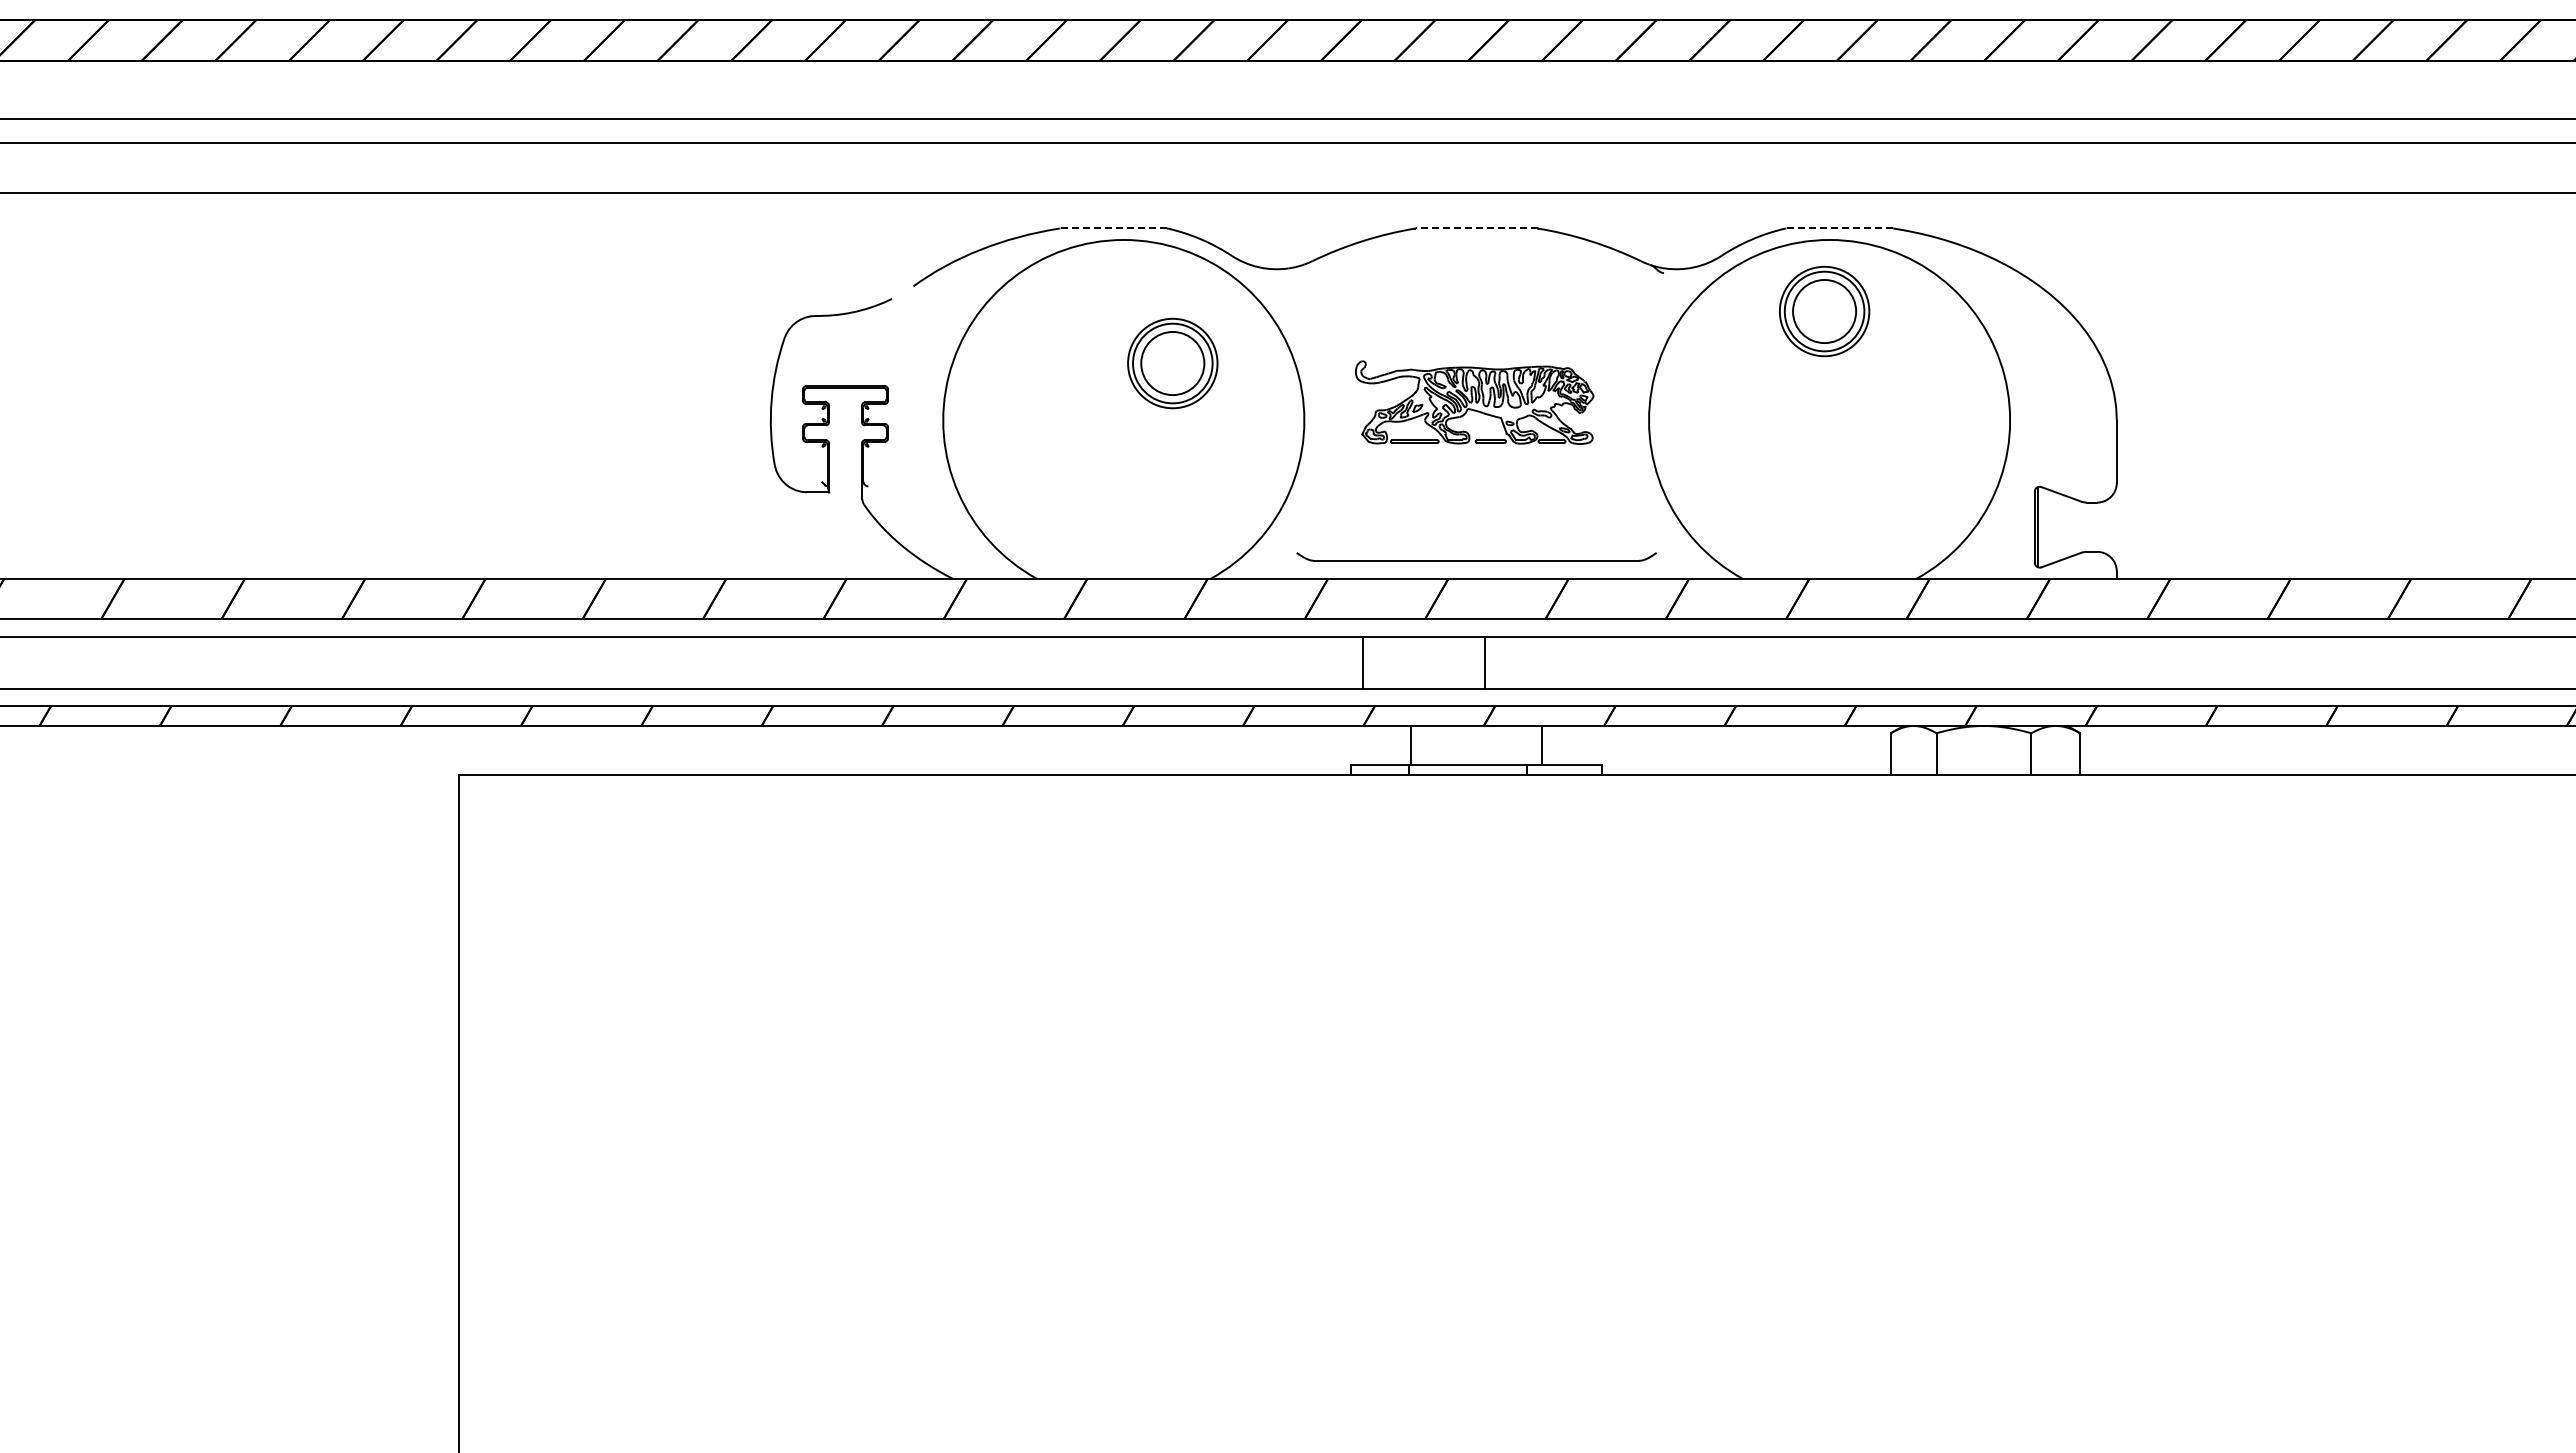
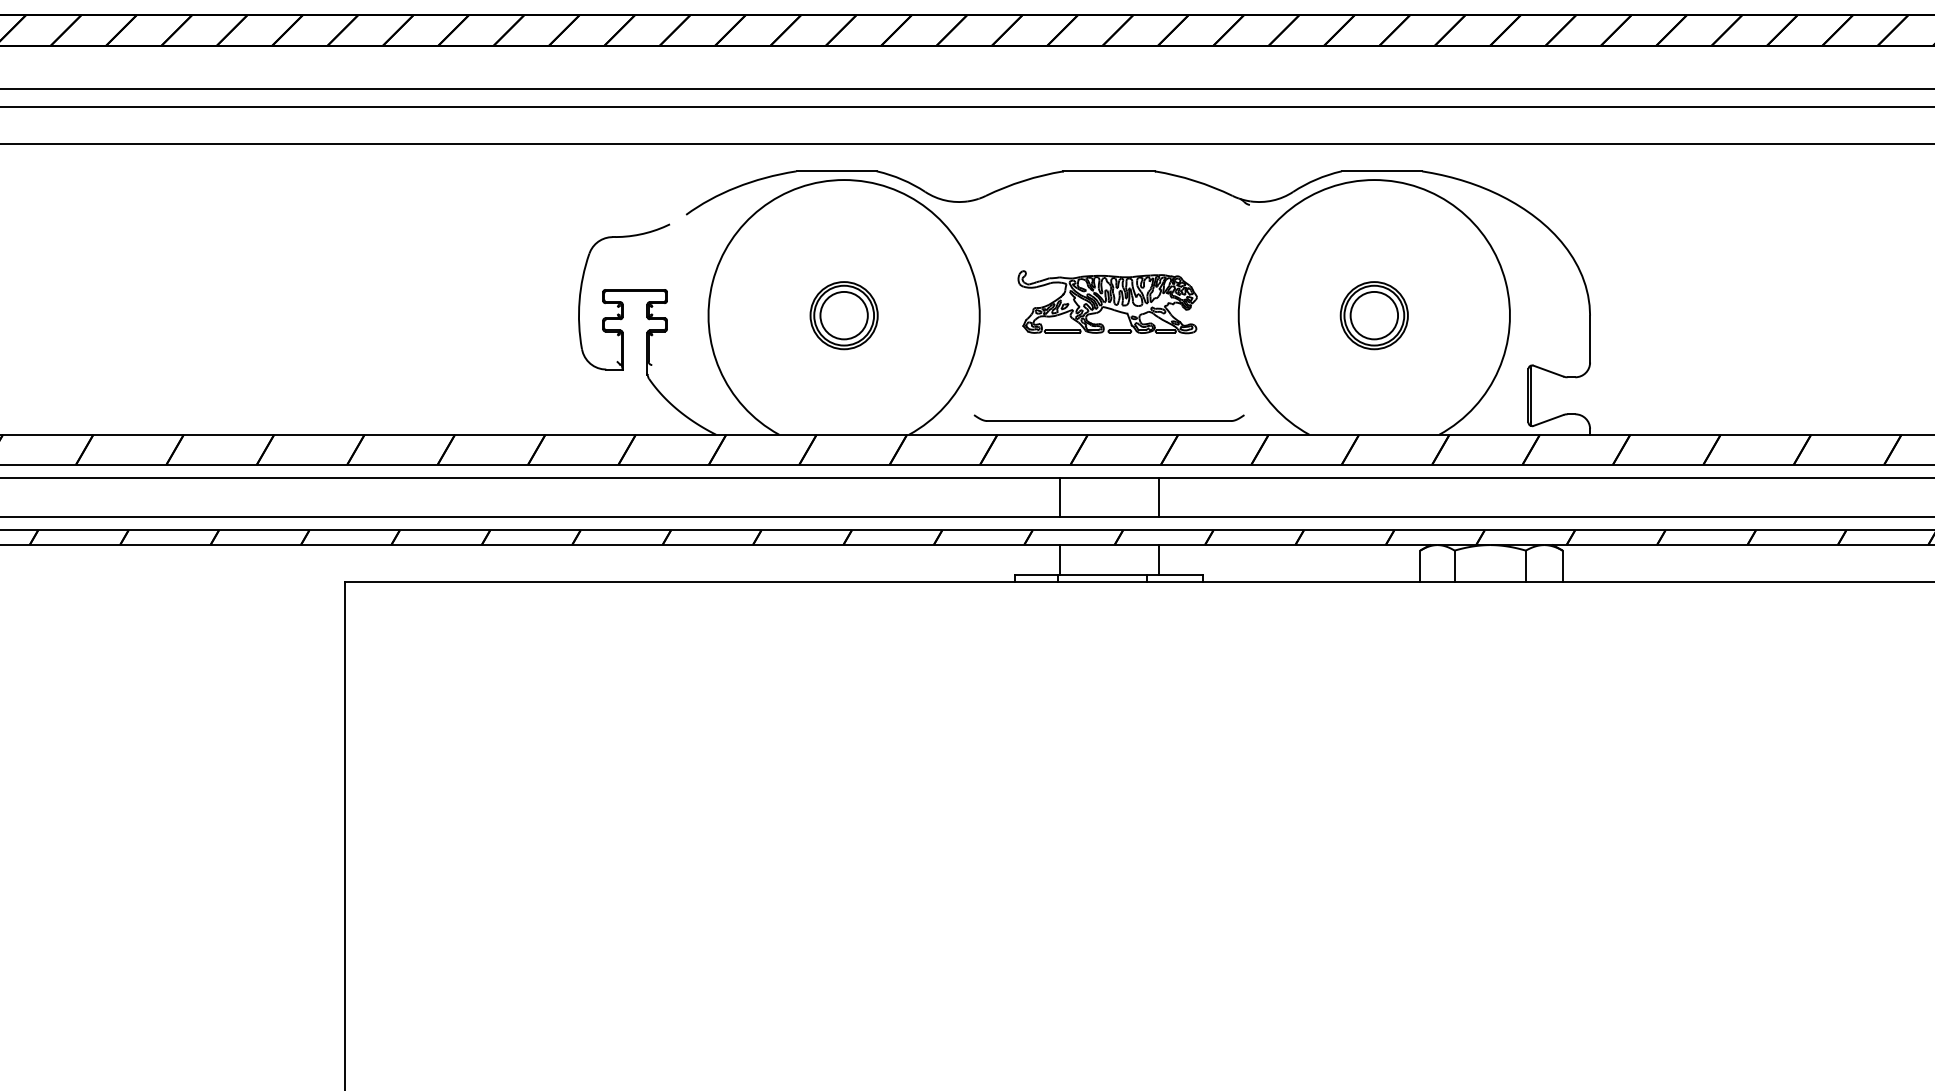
line: (1113, 228) -> (836, 171), dashed -> solid
line: (1476, 228) -> (1109, 171), dashed -> solid
line: (1839, 228) -> (1381, 171), dashed -> solid
part: (1824, 311) -> (1374, 315), moved
part: (1172, 363) -> (843, 315), moved
line: (1363, 662) -> (1060, 497), moved
line: (1485, 662) -> (1158, 497), moved

